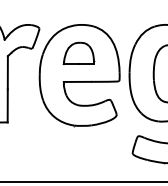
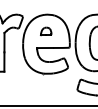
part: (79, 53) -> (46, 31), size x0.6

